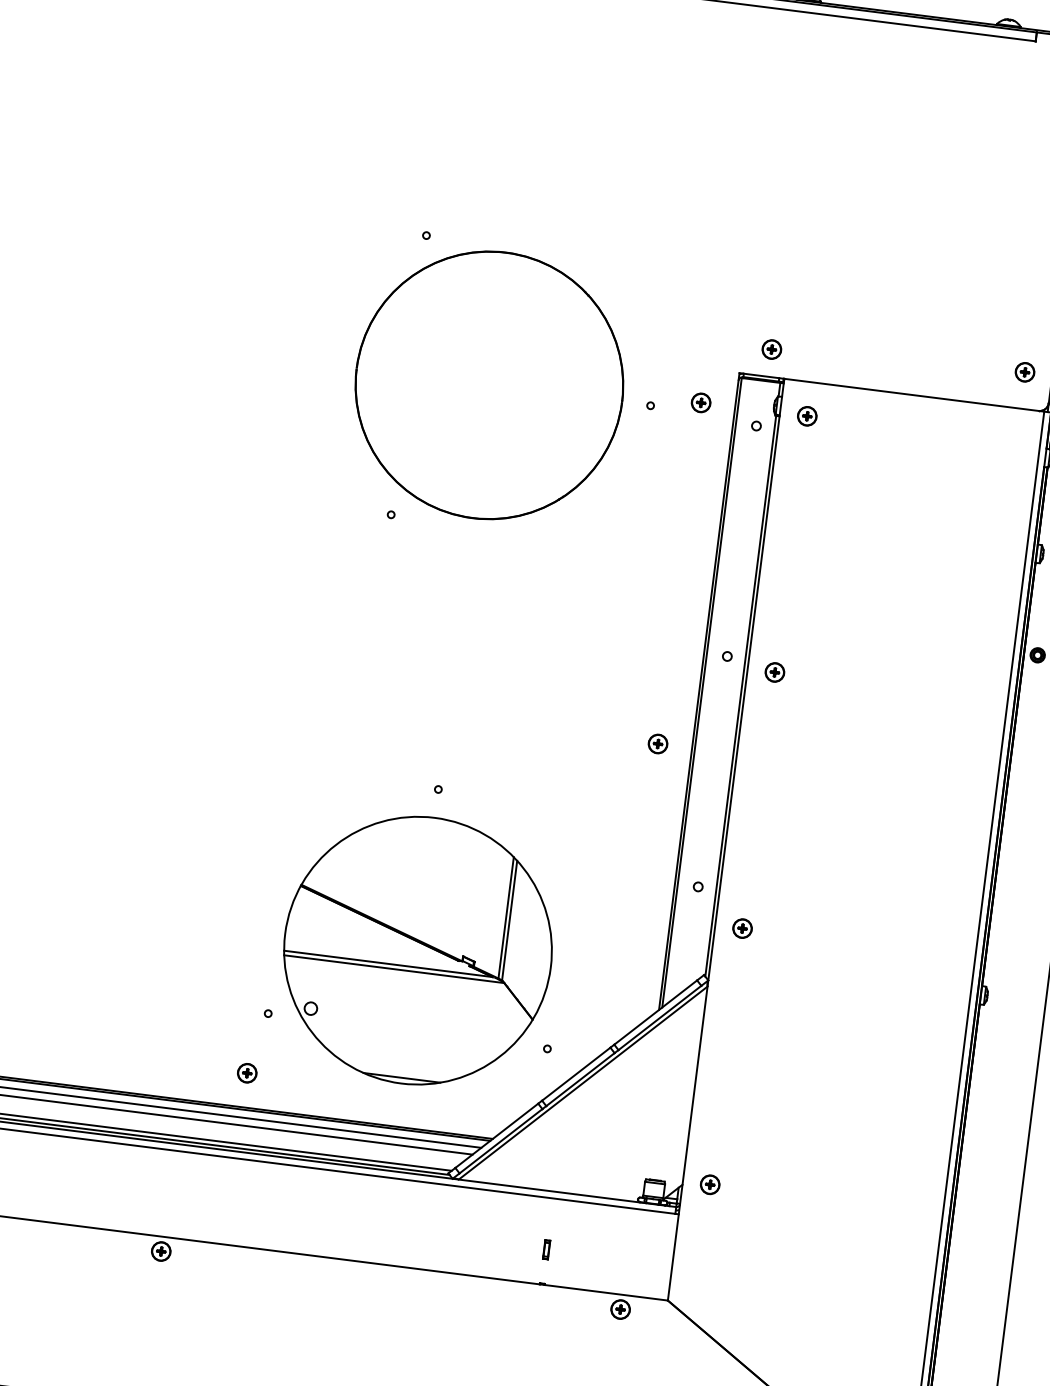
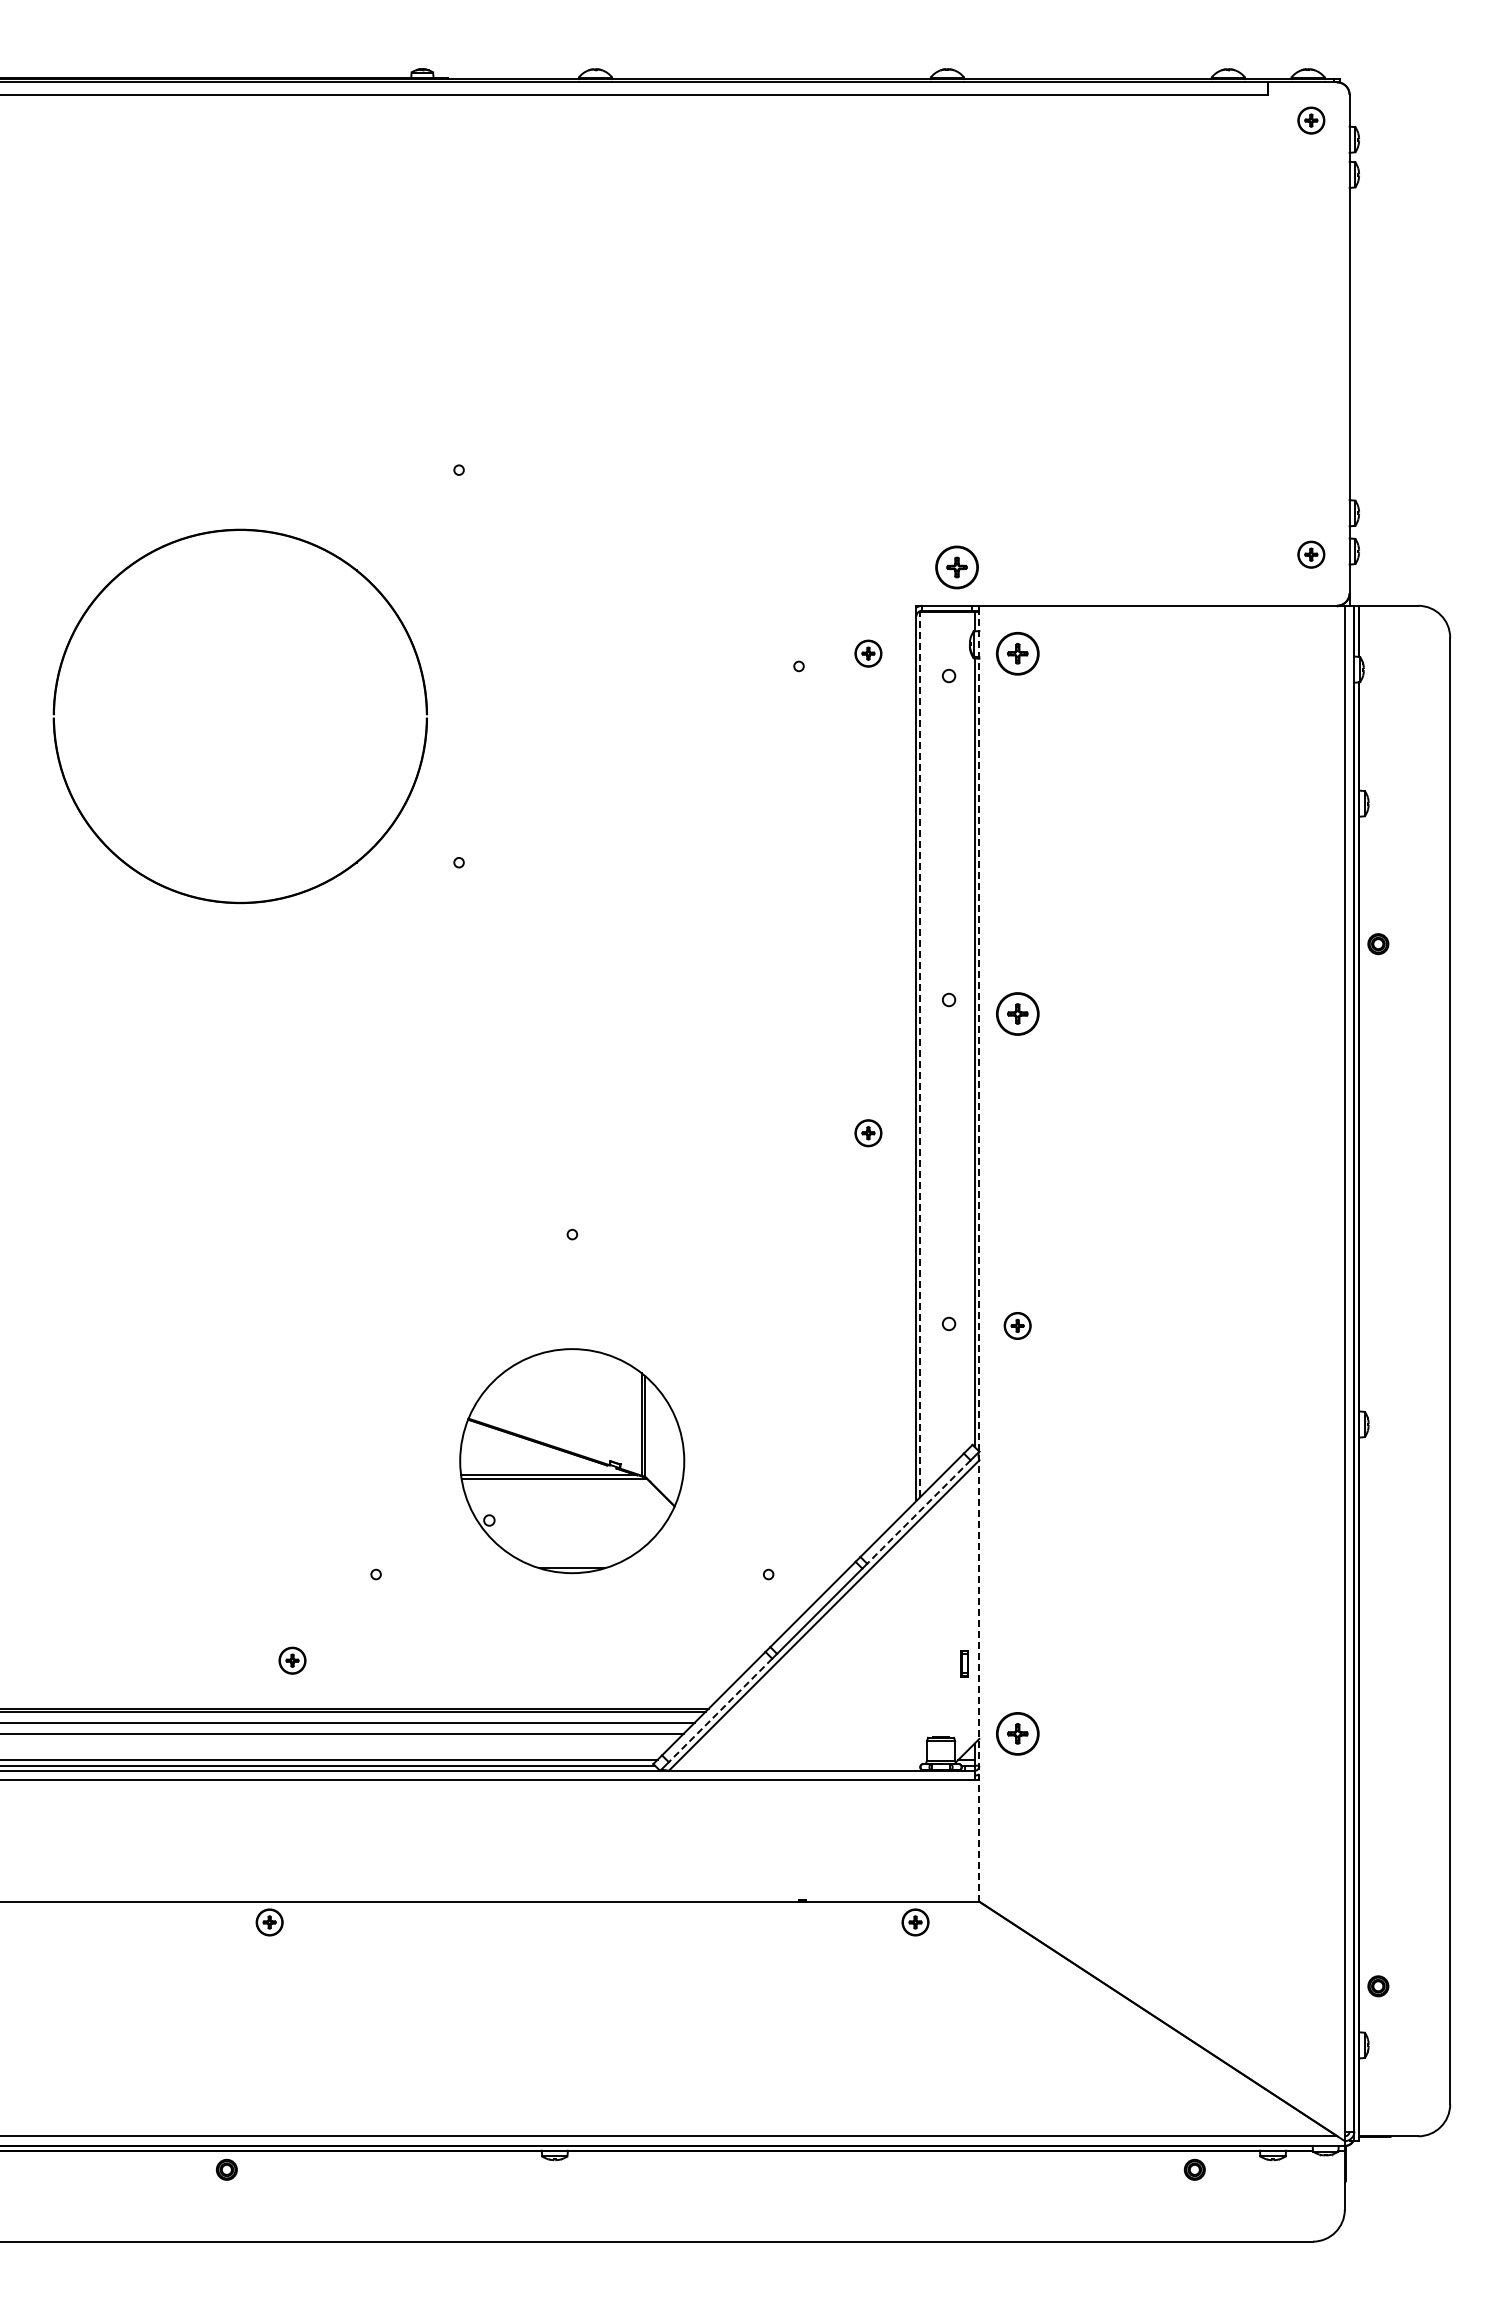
part: (771, 349) -> (956, 567), size x1.6
part: (358, 363) -> (55, 708), moved
part: (807, 416) -> (1017, 653), size x1.6
part: (774, 672) -> (1017, 1013), size x1.6
line: (702, 692) -> (920, 1054), solid -> dashed
line: (726, 839) -> (979, 1253), solid -> dashed
part: (742, 928) -> (1017, 1325), moved
part: (417, 950) -> (571, 1460), size x0.6
line: (659, 1018) -> (918, 1512), solid -> dashed
part: (247, 1073) -> (292, 1660), moved
line: (500, 1141) -> (720, 1710), solid -> dashed
part: (710, 1185) -> (1017, 1734), size x1.6
part: (546, 1249) -> (964, 1663), moved

